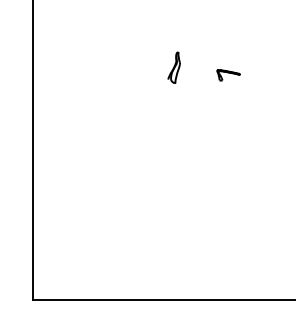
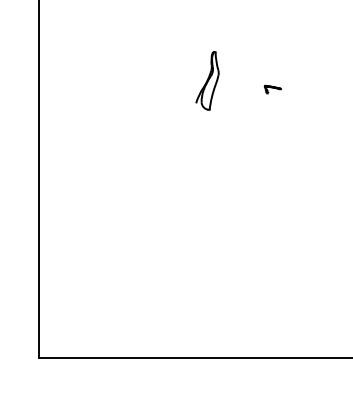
part: (173, 67) -> (207, 80), size x1.6
part: (228, 75) -> (272, 89), size x0.6

